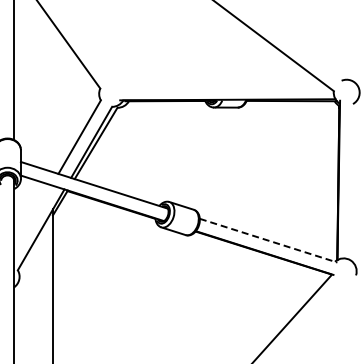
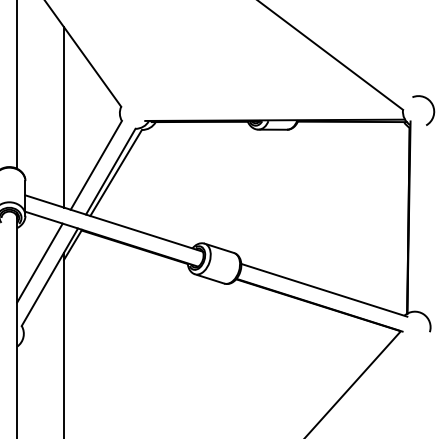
line: (52, 97) -> (63, 117), added
line: (32, 217) -> (39, 262), added
line: (269, 240) -> (325, 290), dashed -> solid

